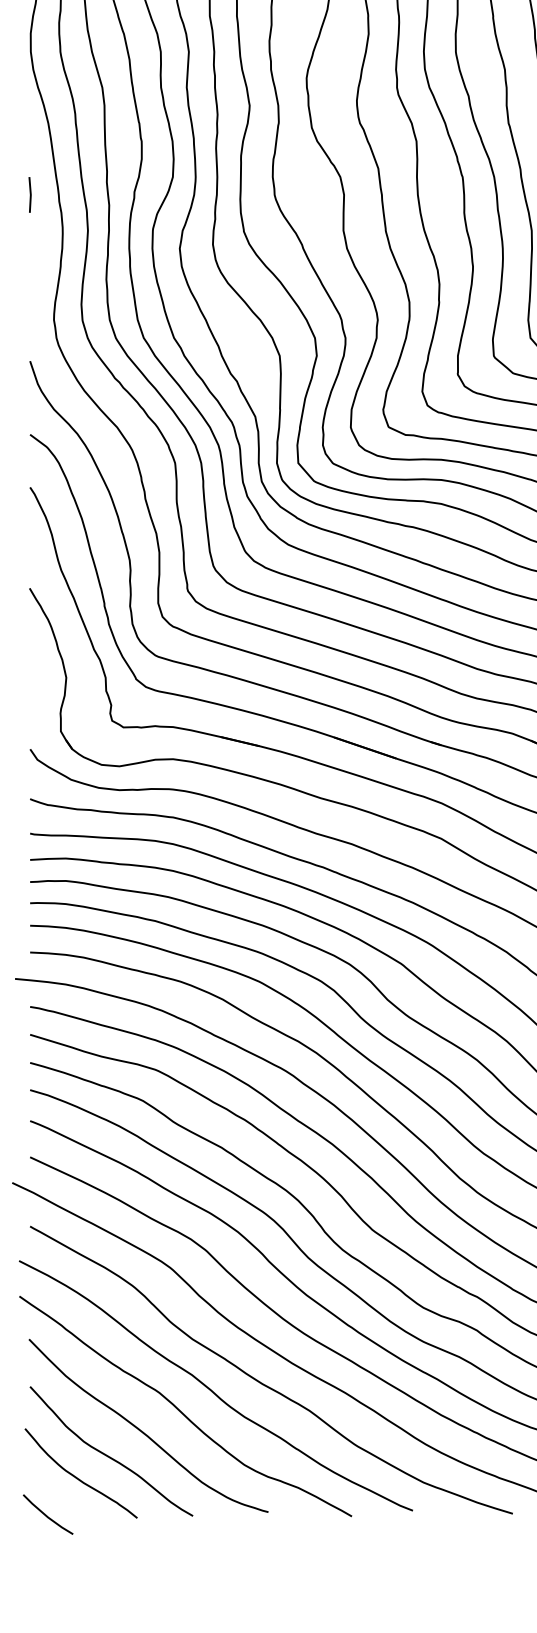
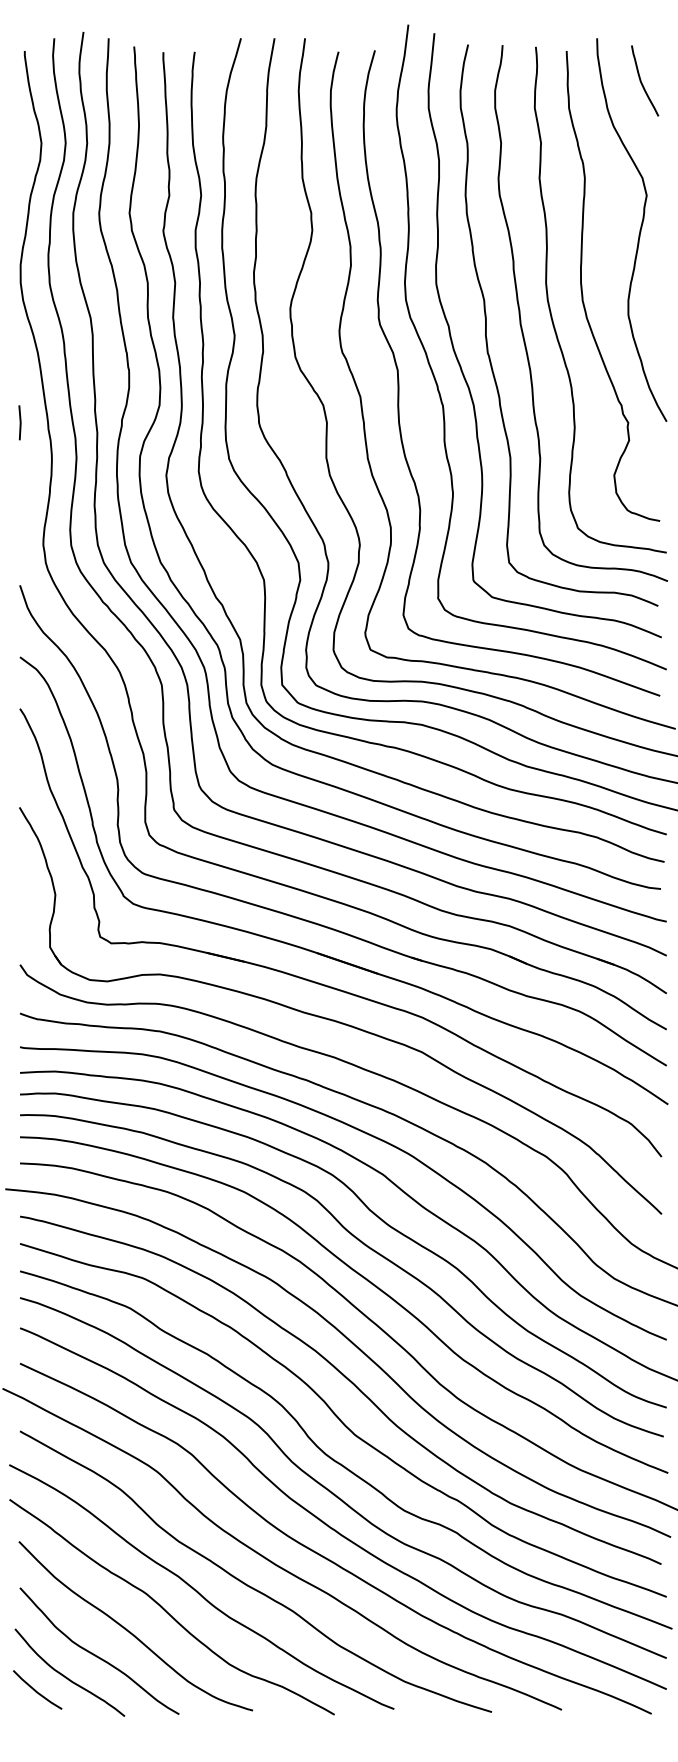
line: (46, 1515) -> (36, 1690), moved

